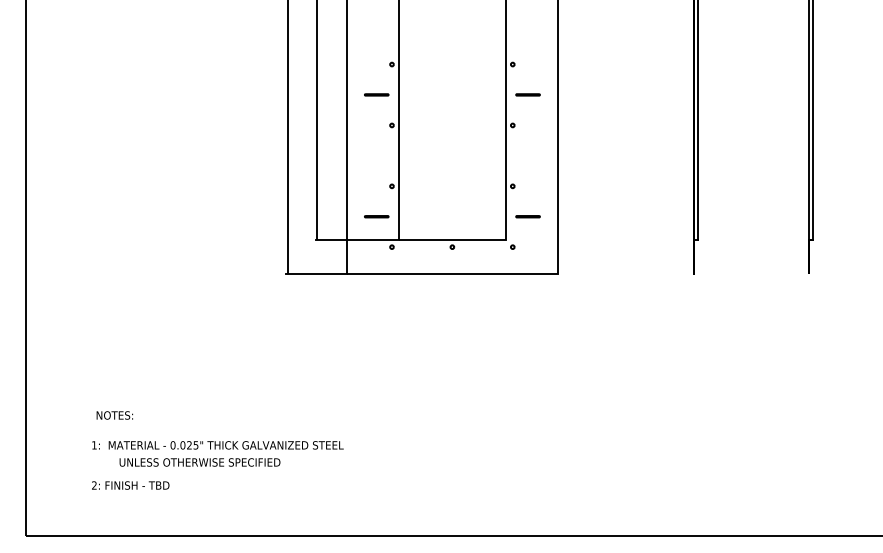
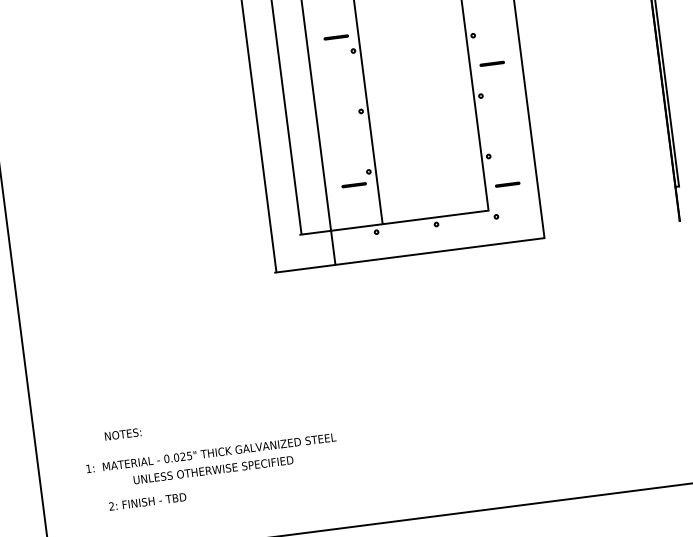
line: (376, 94) -> (336, 37), moved
line: (376, 216) -> (353, 185), moved
text: (217, 445) -> (210, 453), moved

